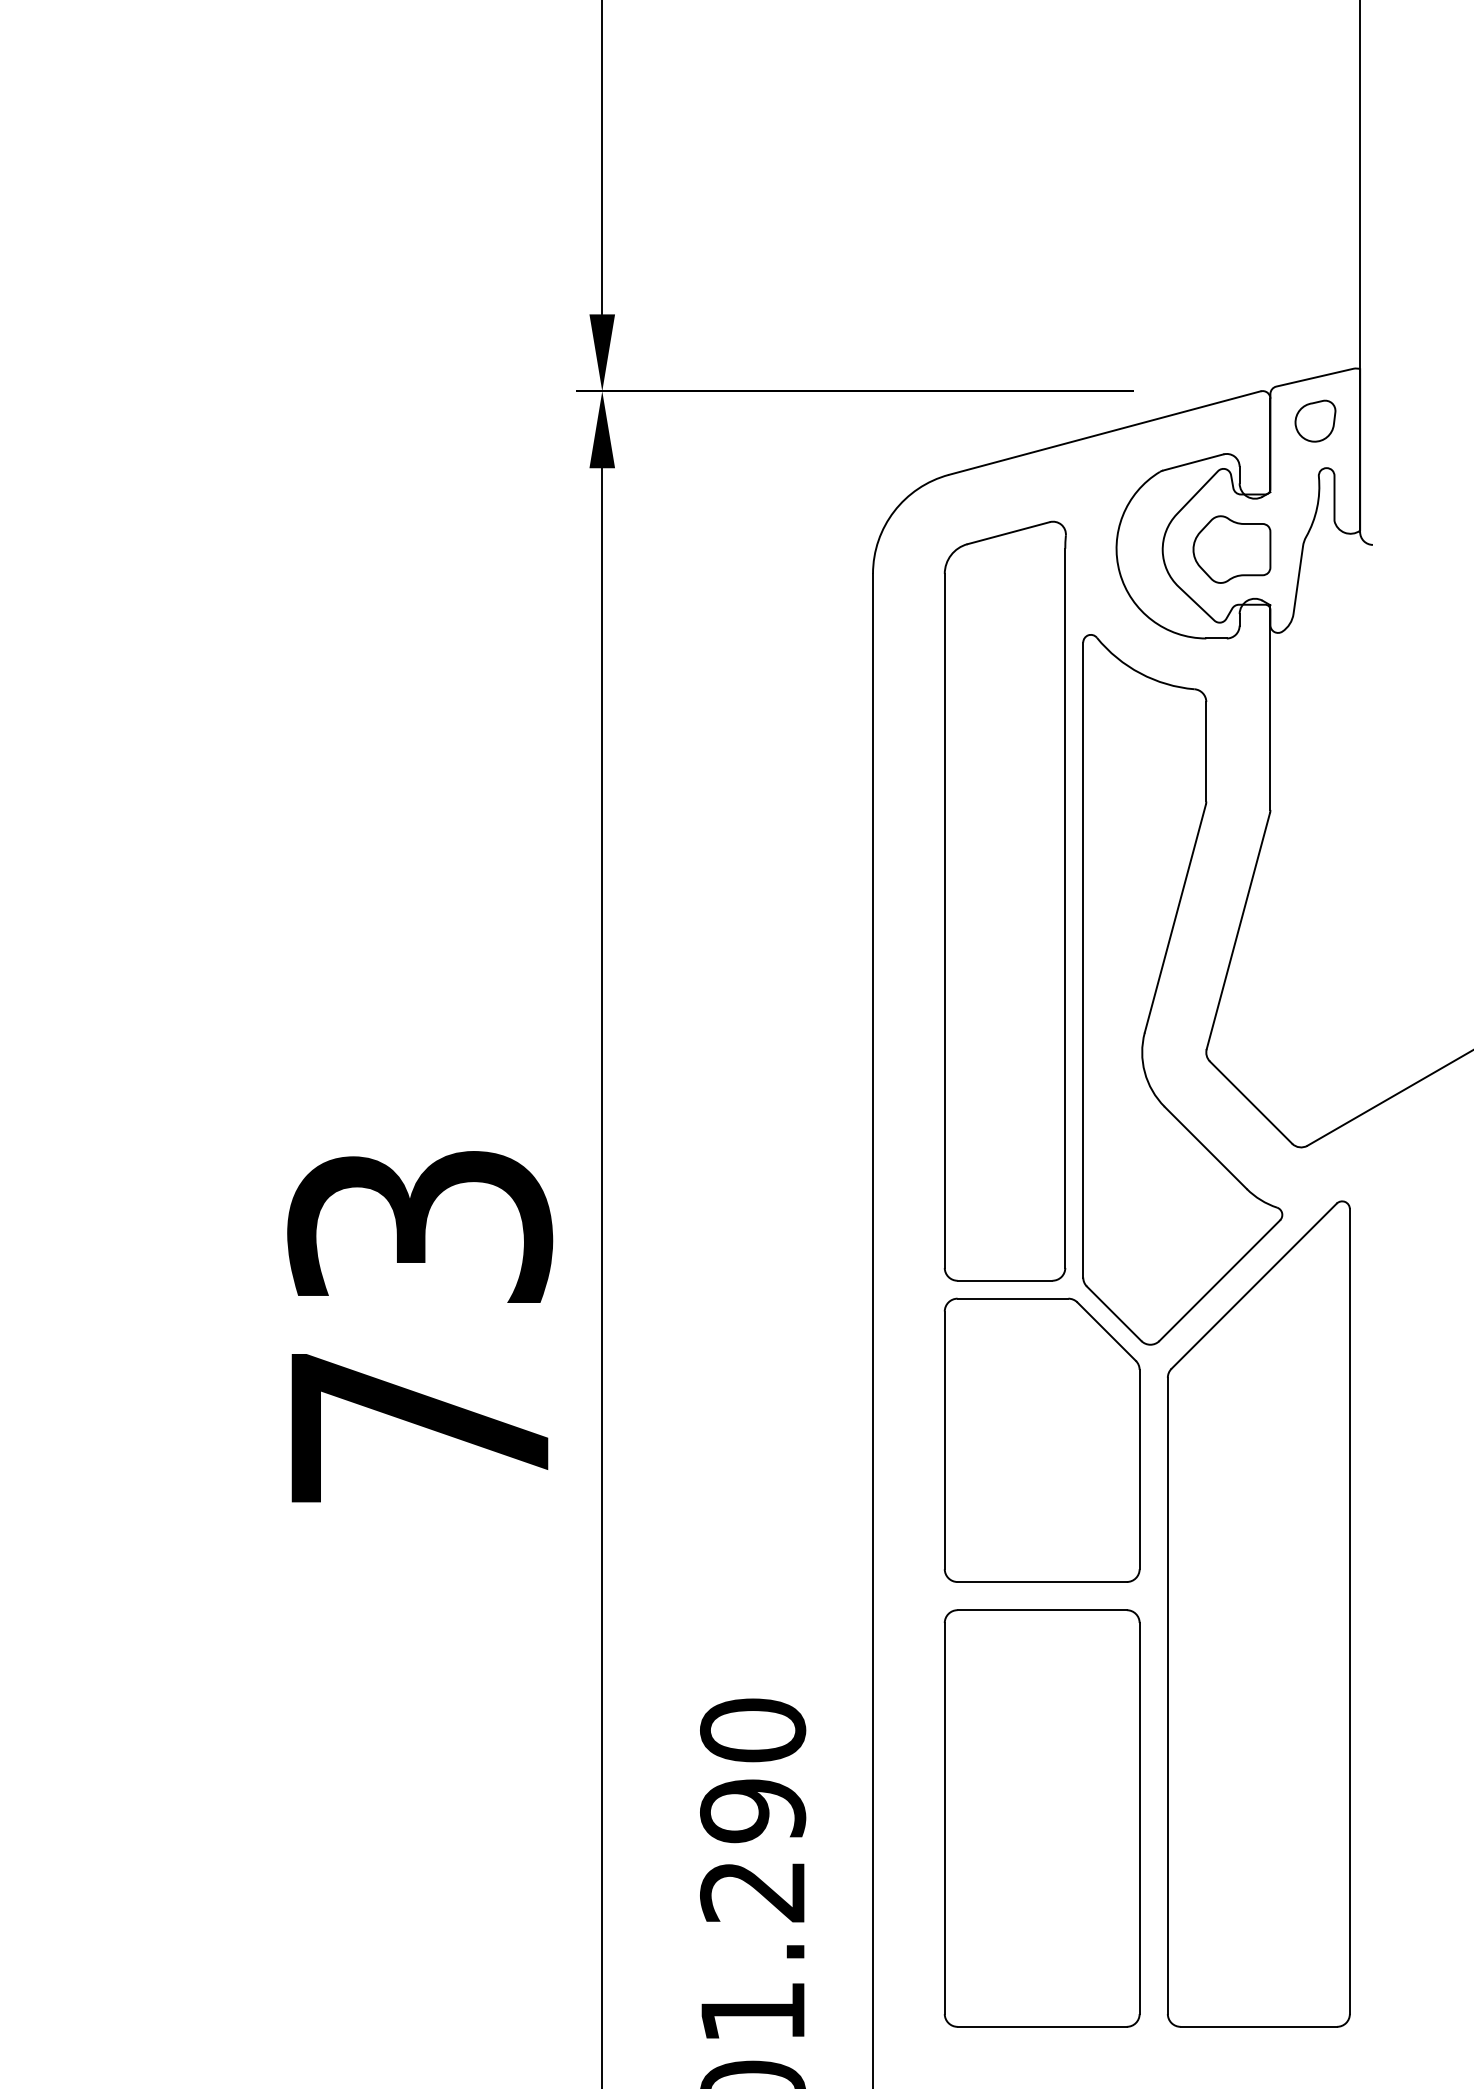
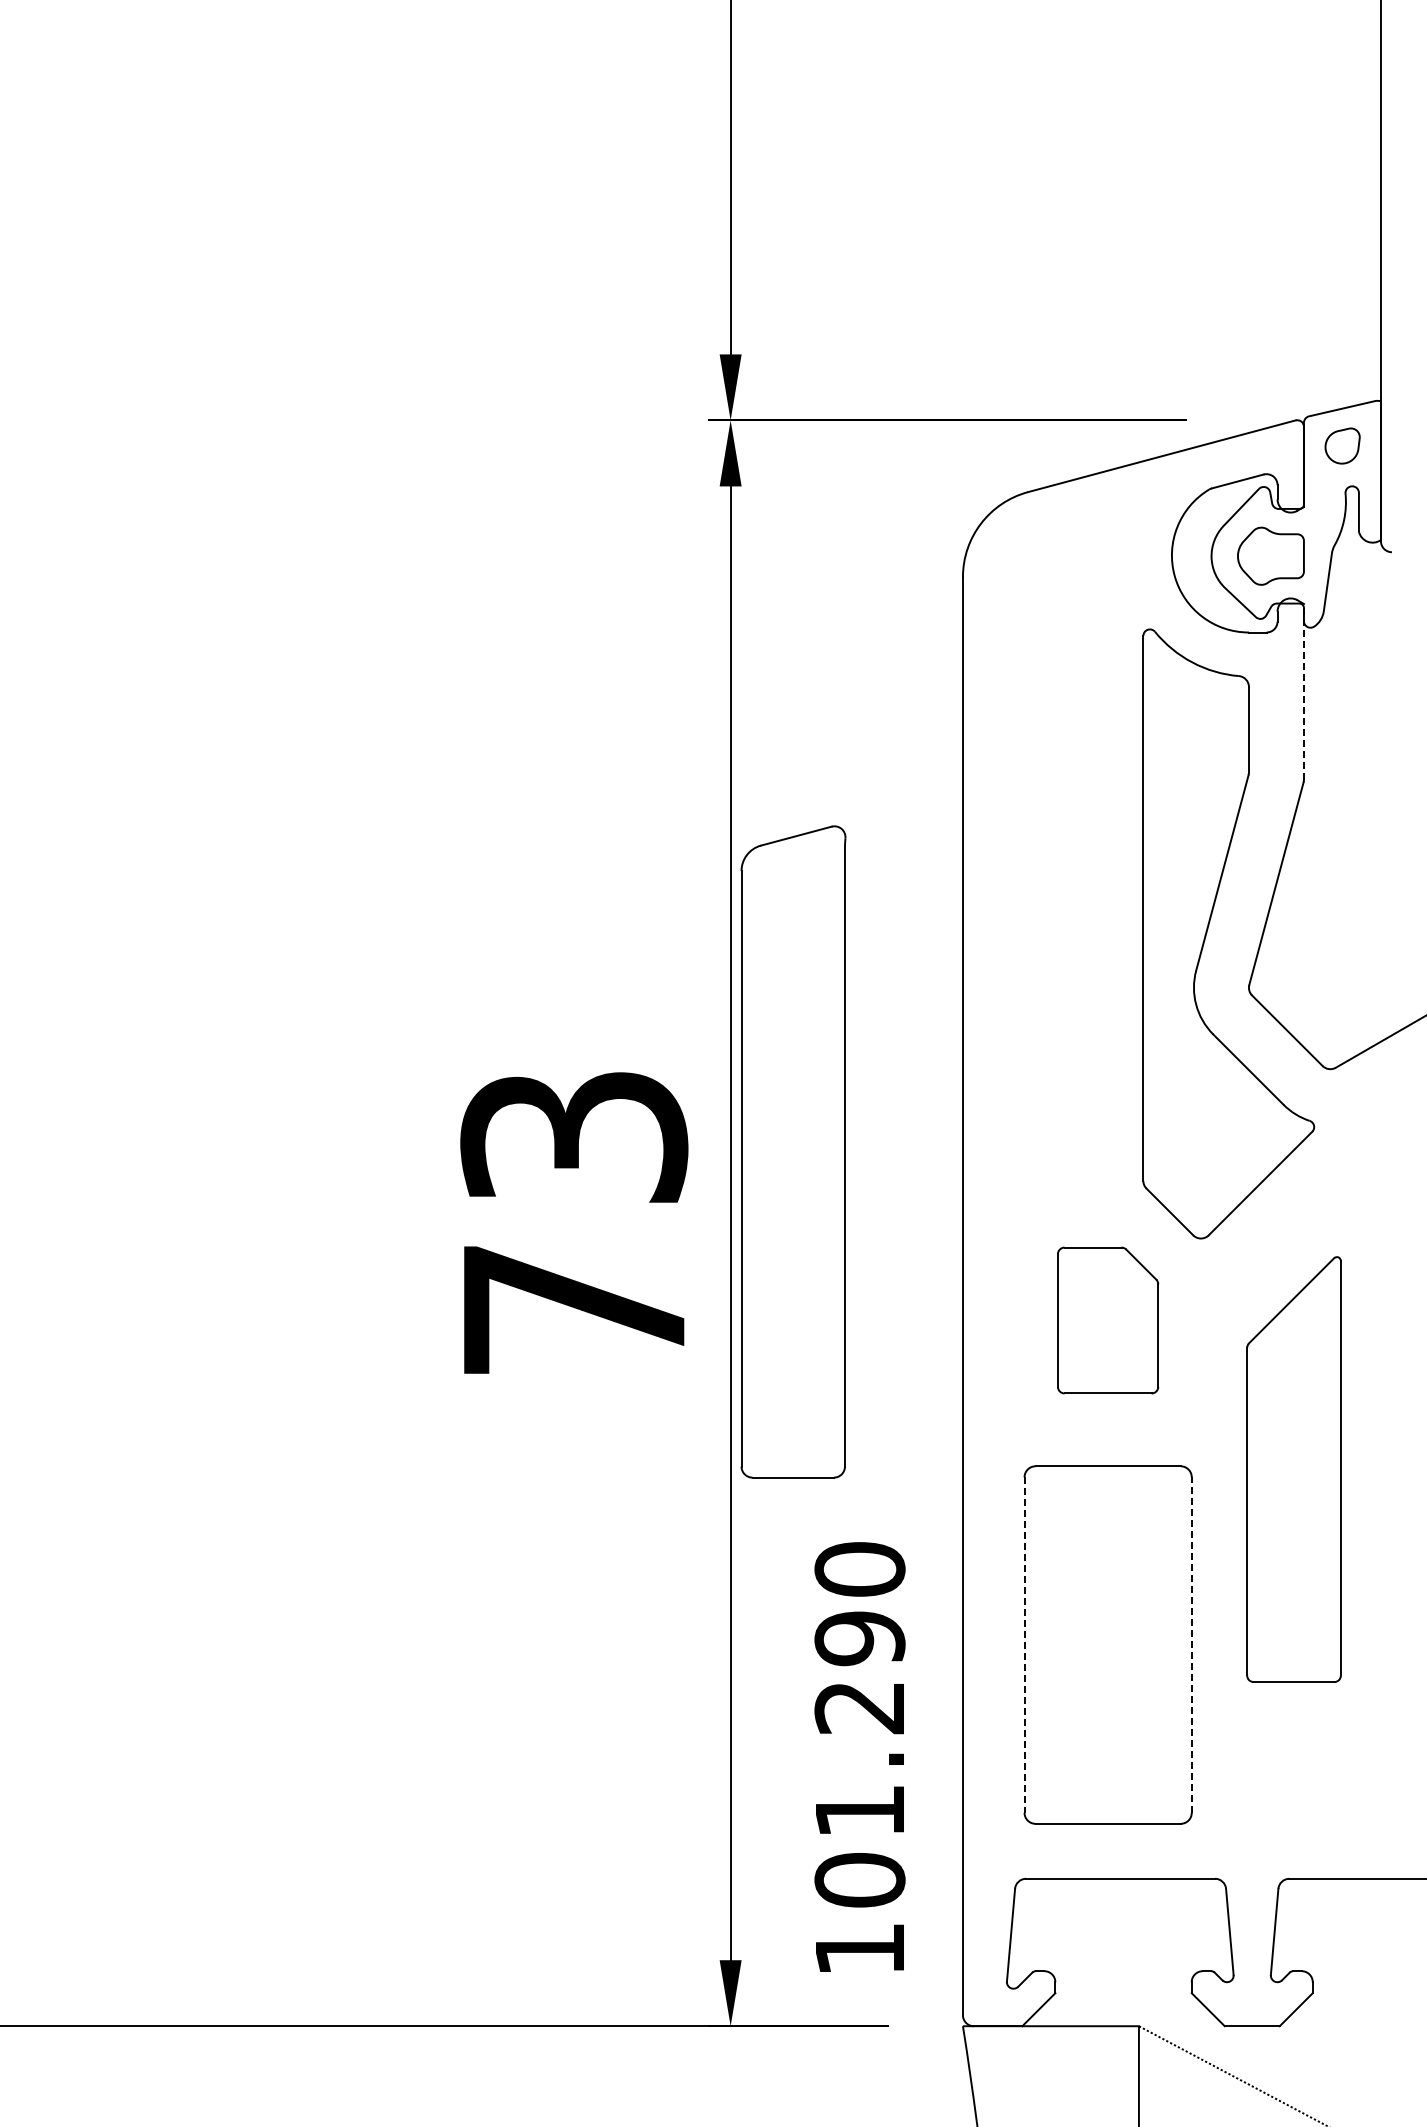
line: (1269, 707) -> (1303, 691), solid -> dashed
part: (1005, 900) -> (793, 1151), moved
part: (1041, 1440) -> (1107, 1320), size x0.6
part: (1258, 1613) -> (1293, 1469), size x0.6
line: (944, 1819) -> (1024, 1645), solid -> dashed
line: (1139, 1819) -> (1191, 1645), solid -> dashed

